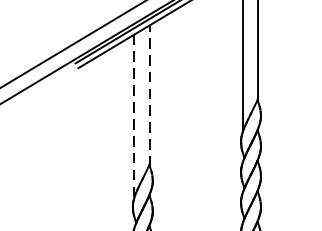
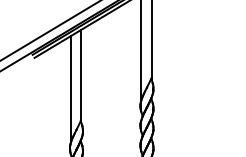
line: (150, 96) -> (81, 76), dashed -> solid
line: (133, 116) -> (70, 89), dashed -> solid

